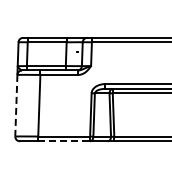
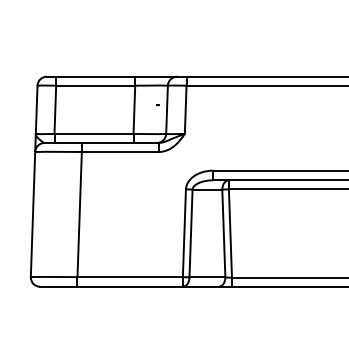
line: (16, 105) -> (33, 214), dashed -> solid
line: (64, 141) -> (130, 287), dashed -> solid

